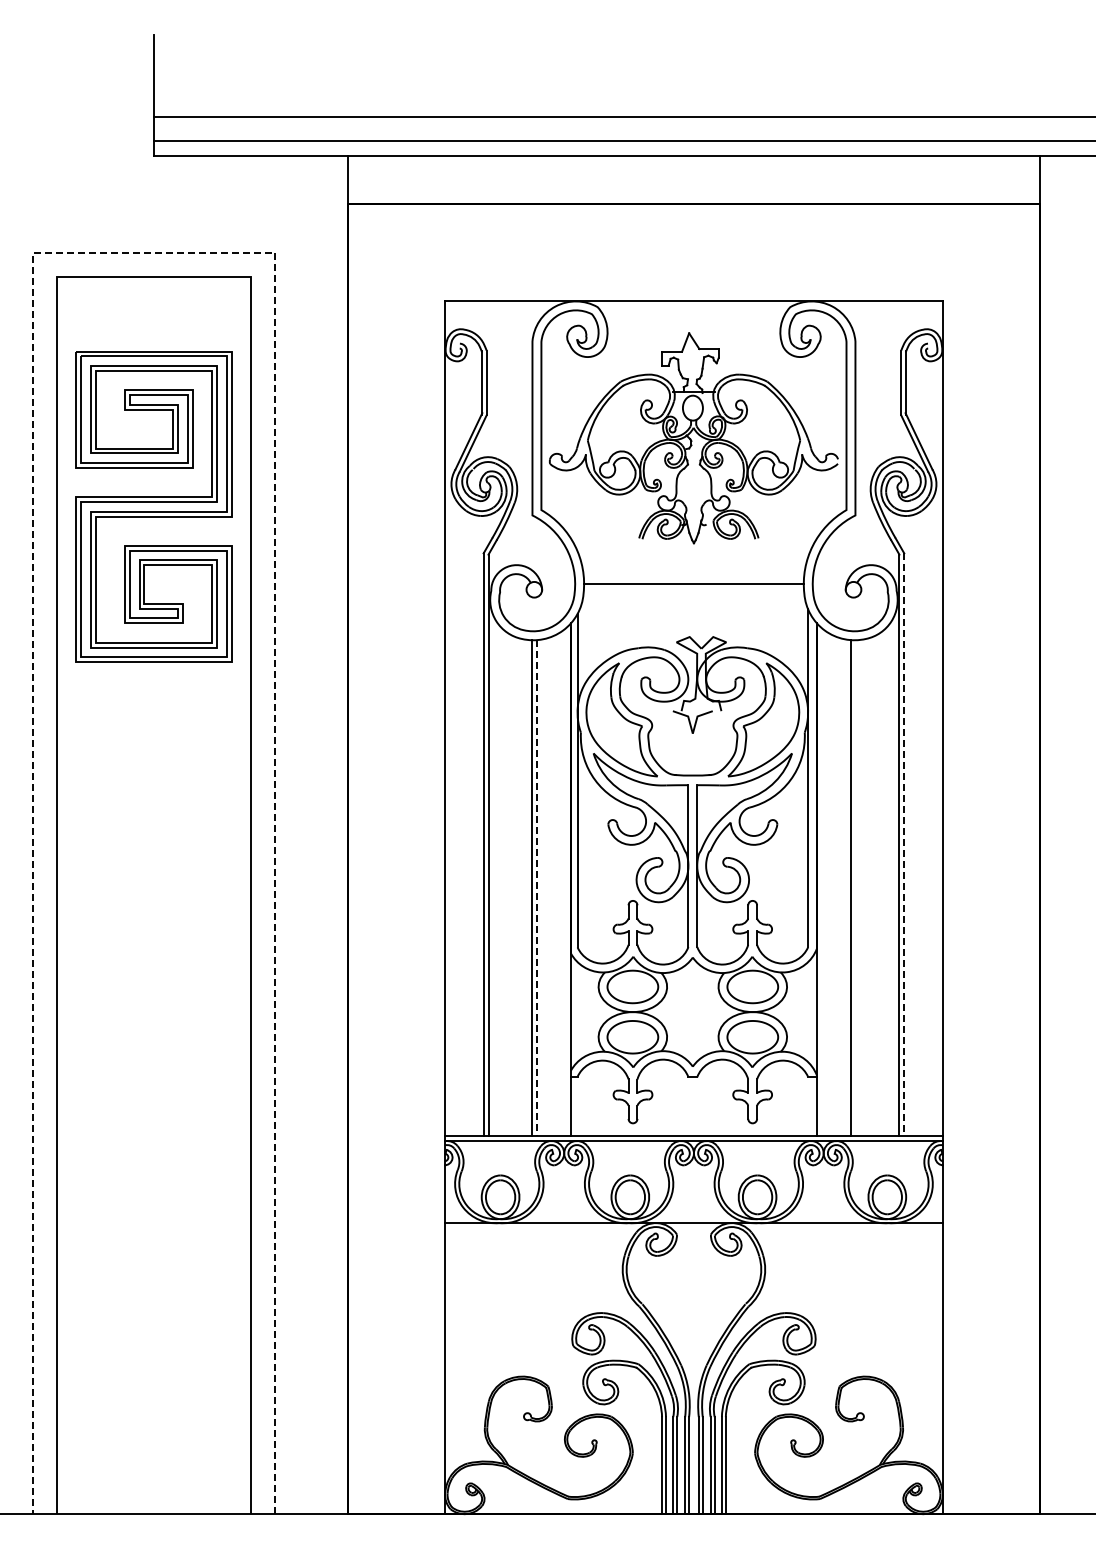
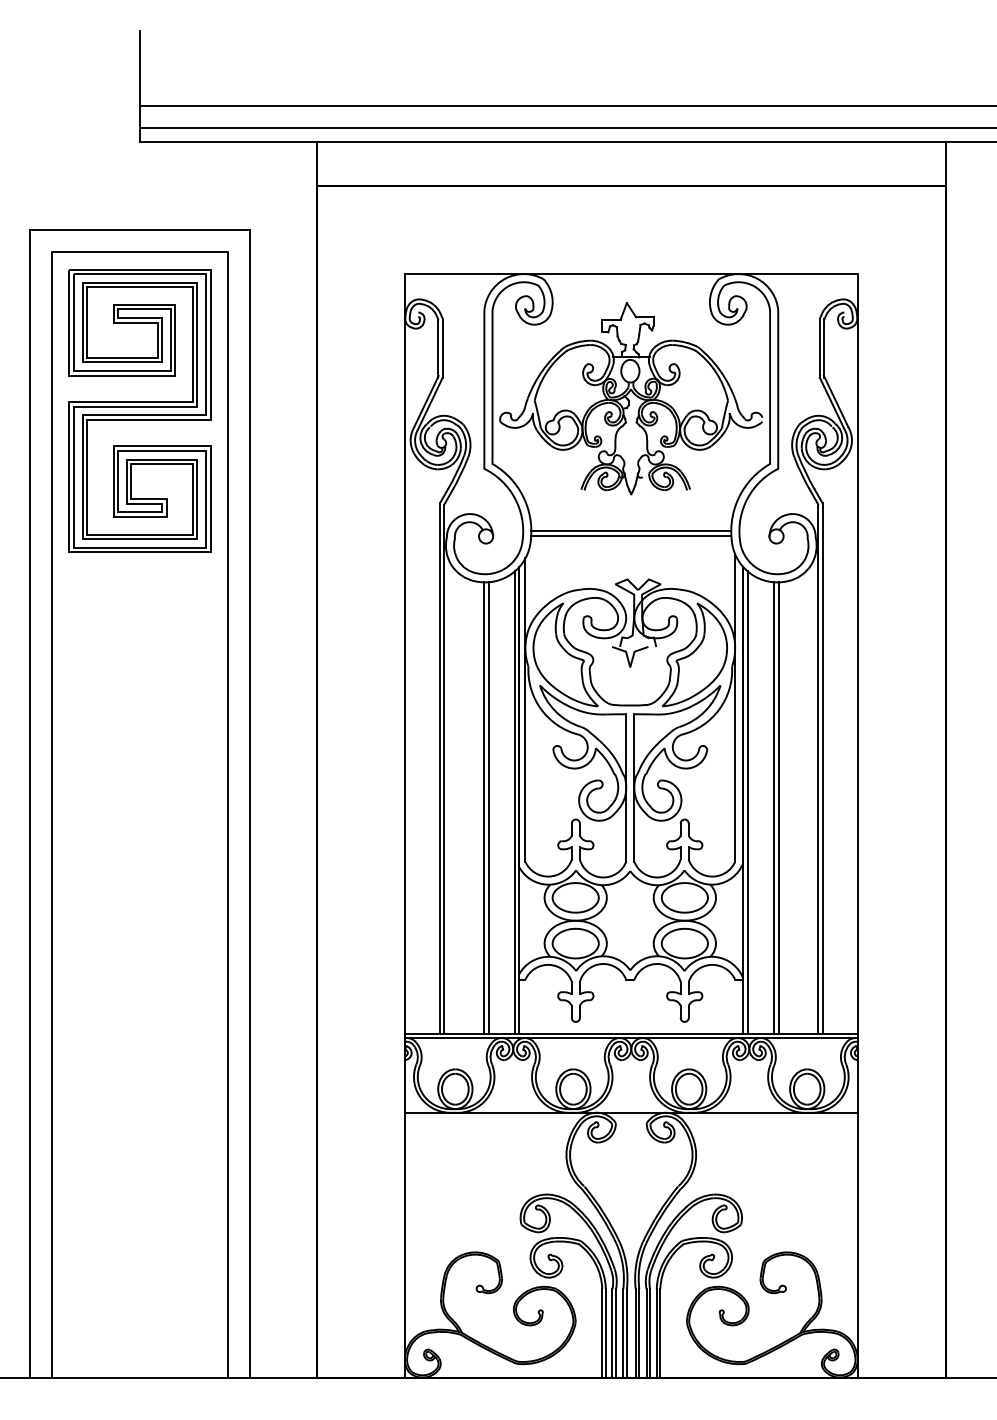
line: (153, 252) -> (139, 229), dashed -> solid
part: (153, 506) -> (139, 410), moved
line: (693, 588) -> (630, 535), added
line: (904, 845) -> (822, 769), dashed -> solid
line: (566, 882) -> (515, 802), added
line: (821, 882) -> (747, 802), added
line: (537, 888) -> (488, 808), dashed -> solid
line: (855, 888) -> (778, 808), added

